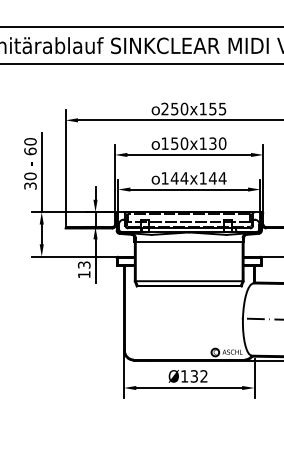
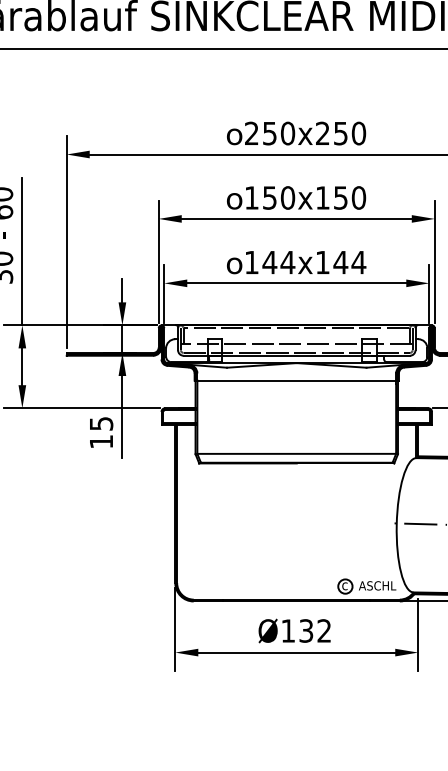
text: (212, 108) -> (340, 132), 250x155 -> 250x250
text: (212, 142) -> (340, 195), 150x130 -> 150x150
text: (83, 264) -> (100, 422), 13 -> 15

